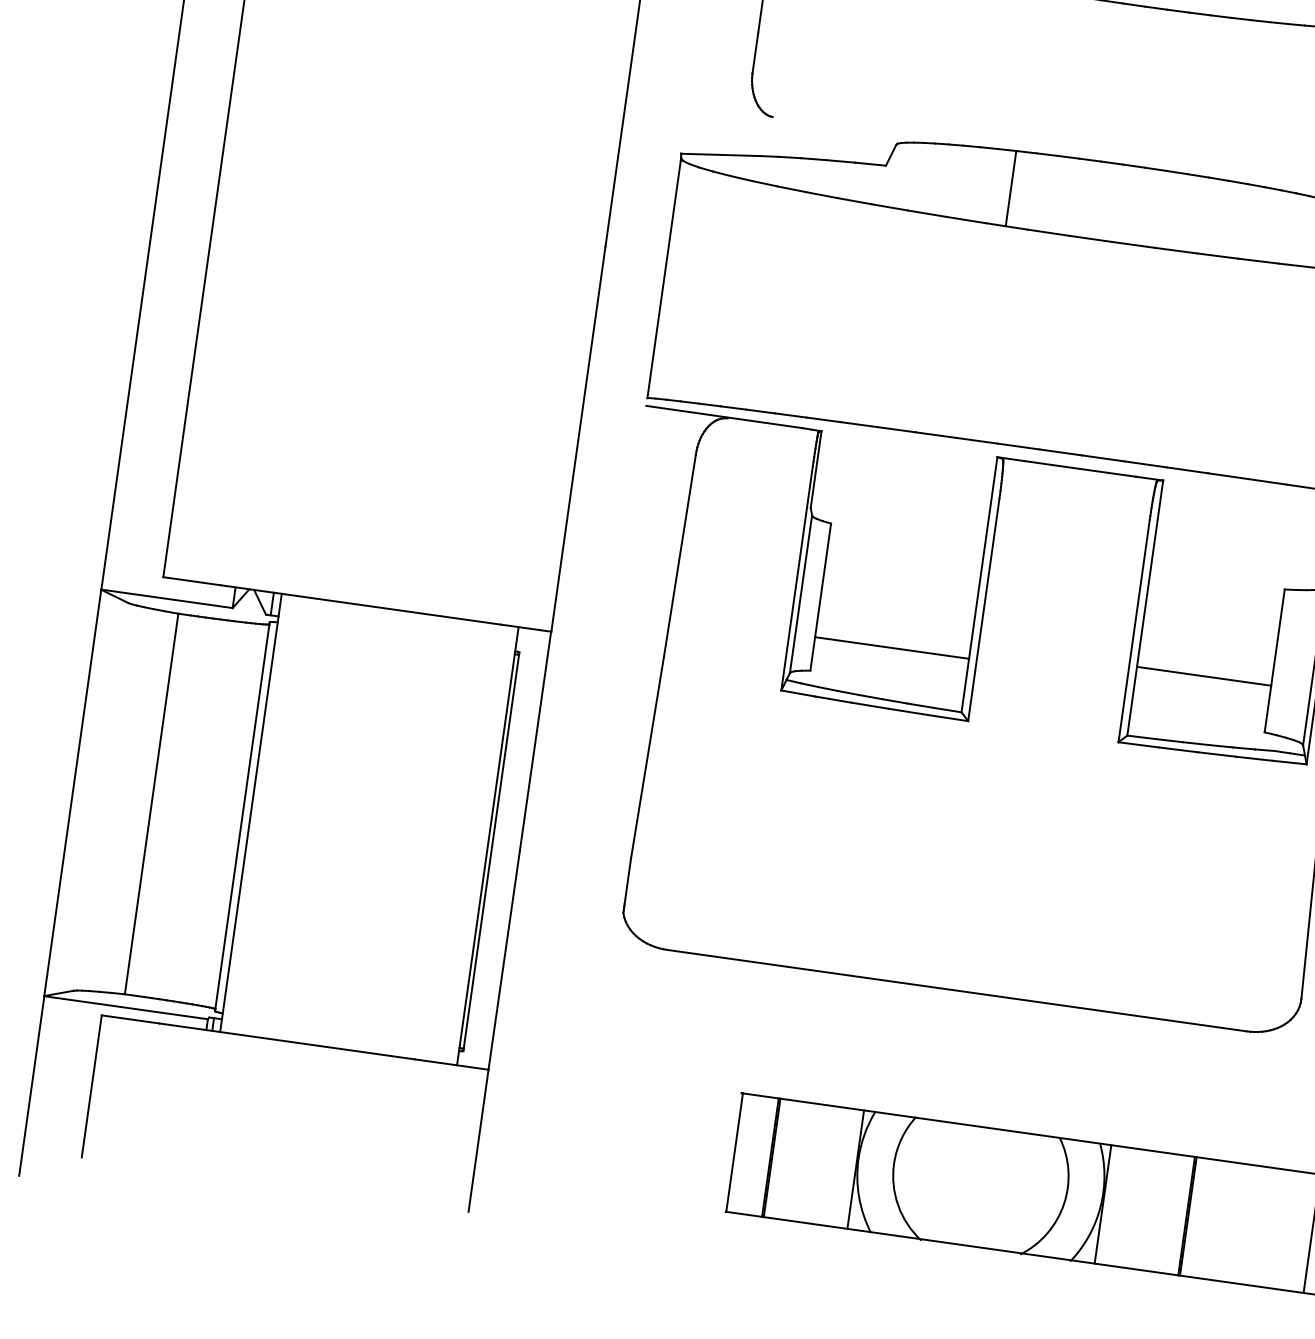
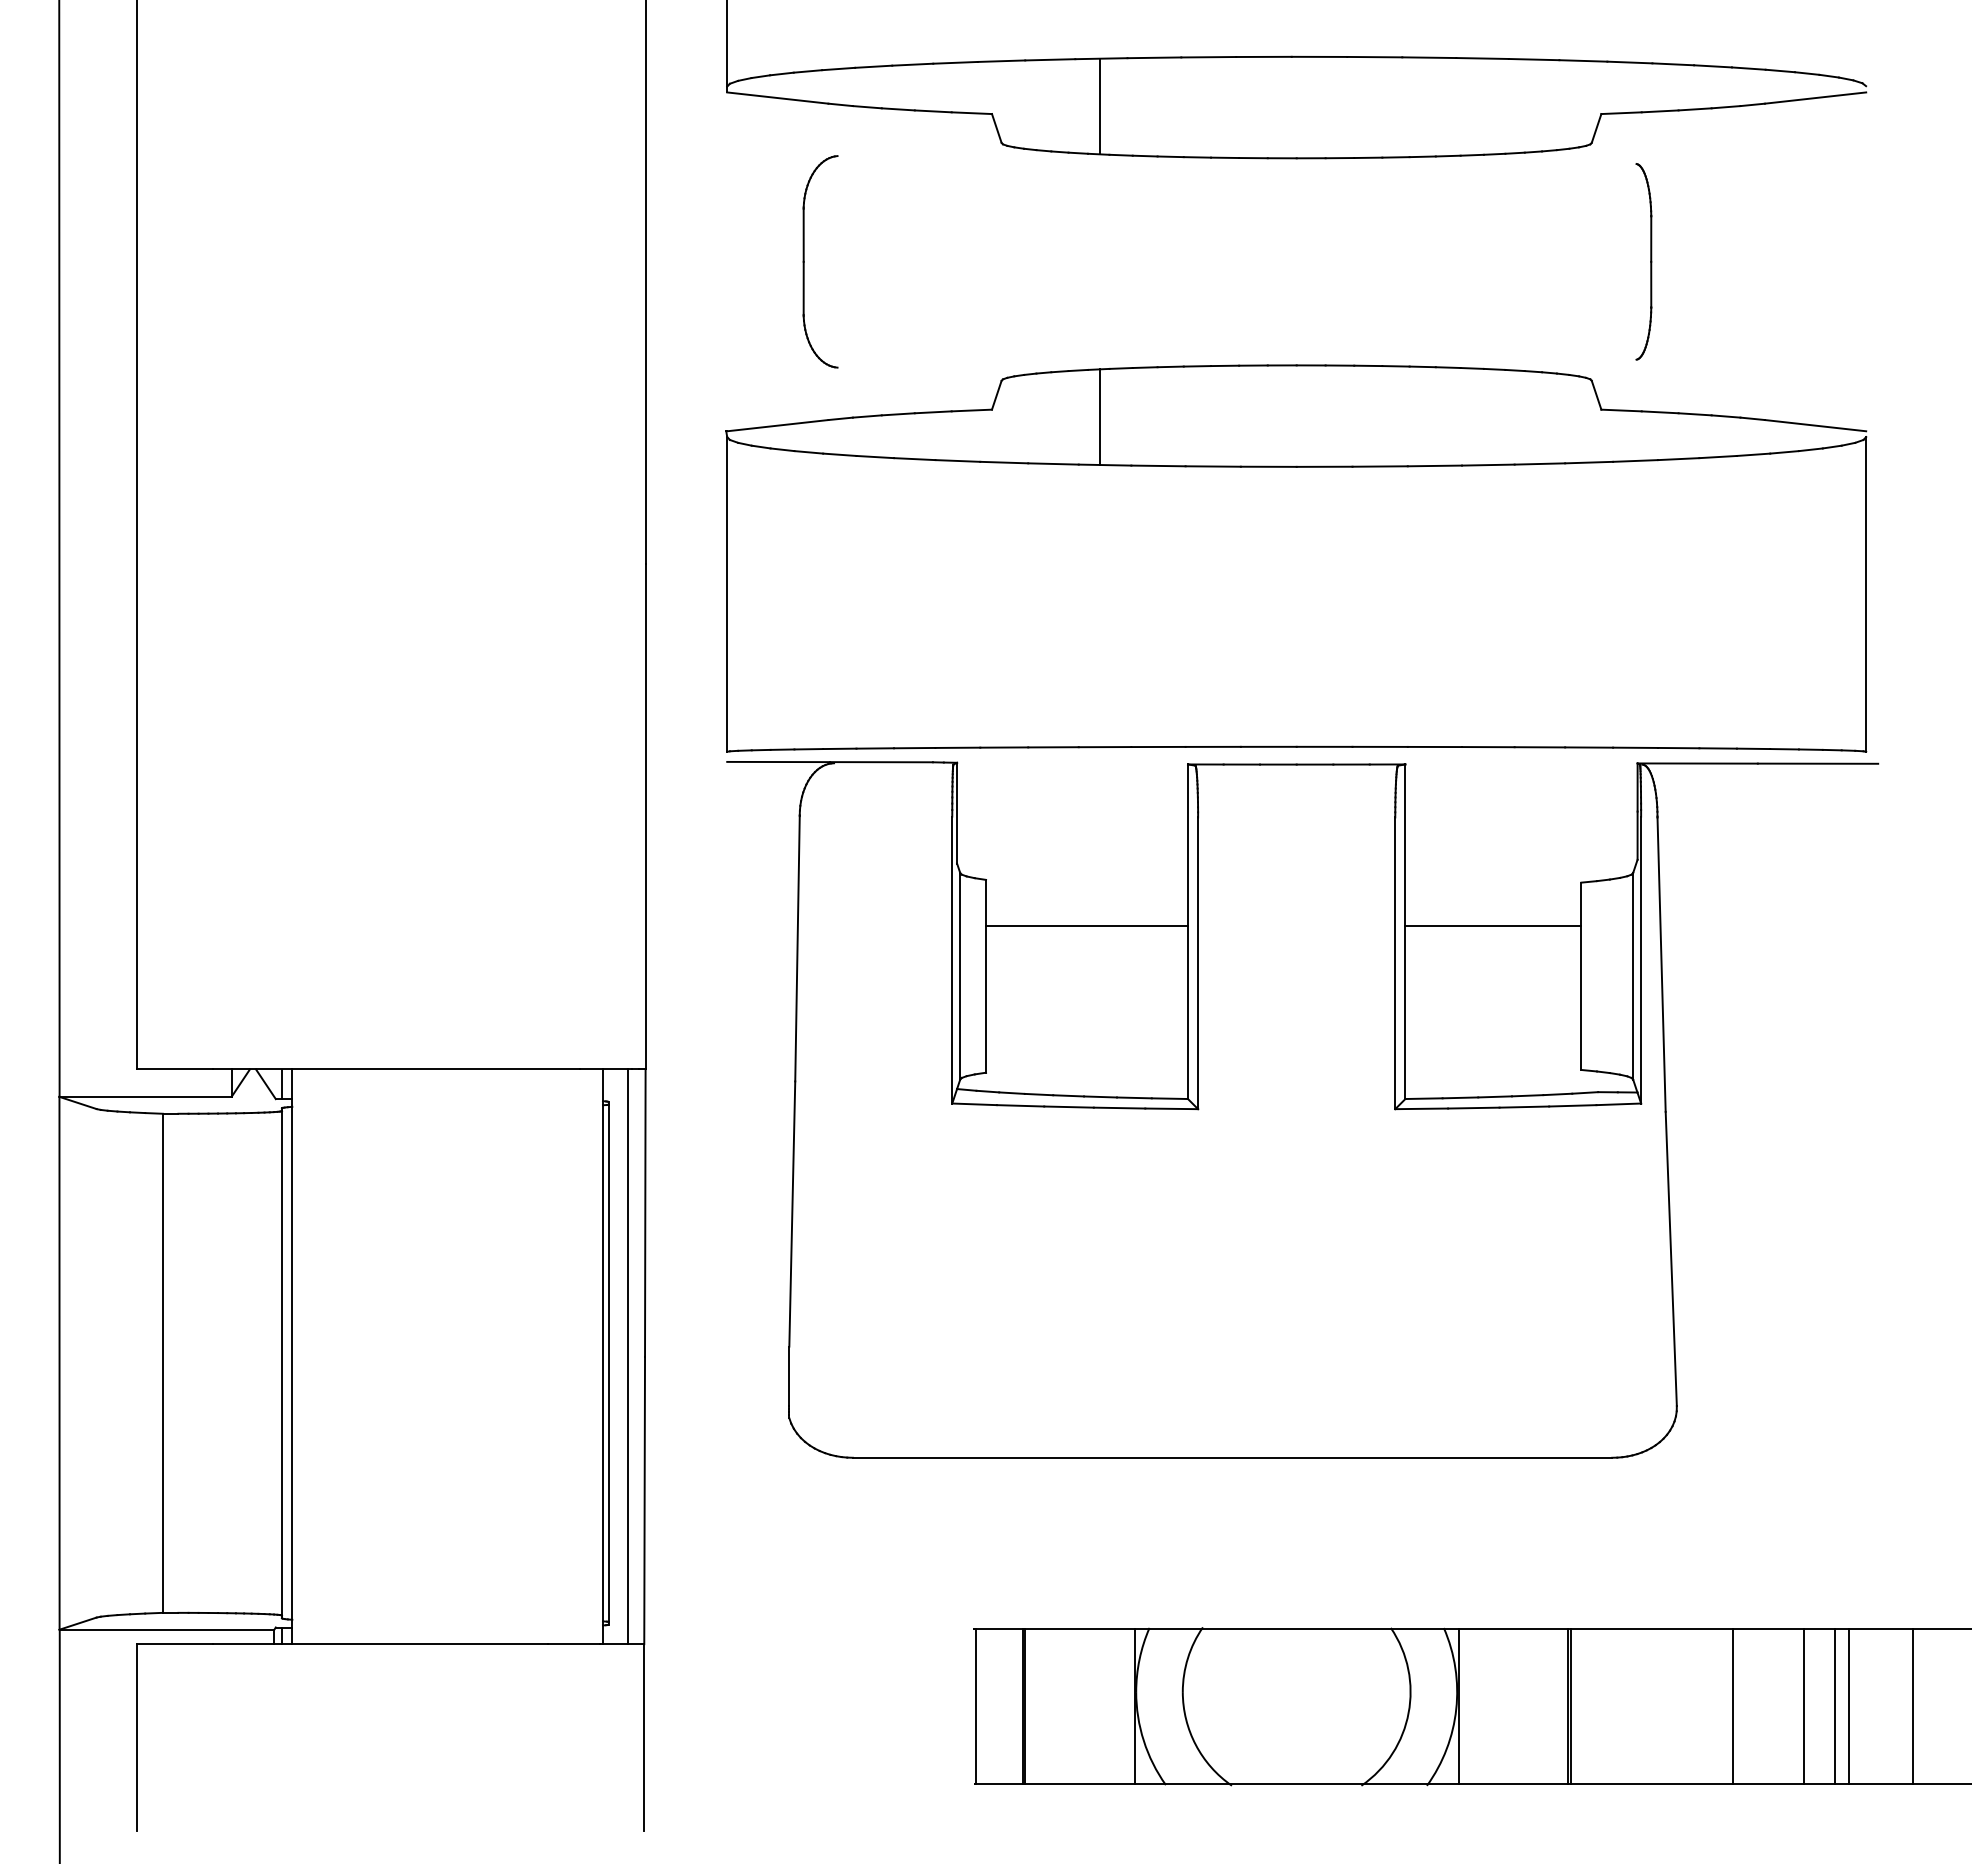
line: (1010, 189) -> (1099, 417), moved
line: (891, 647) -> (1086, 925), moved
line: (1204, 676) -> (1493, 925), moved
line: (507, 848) -> (628, 1356), added

